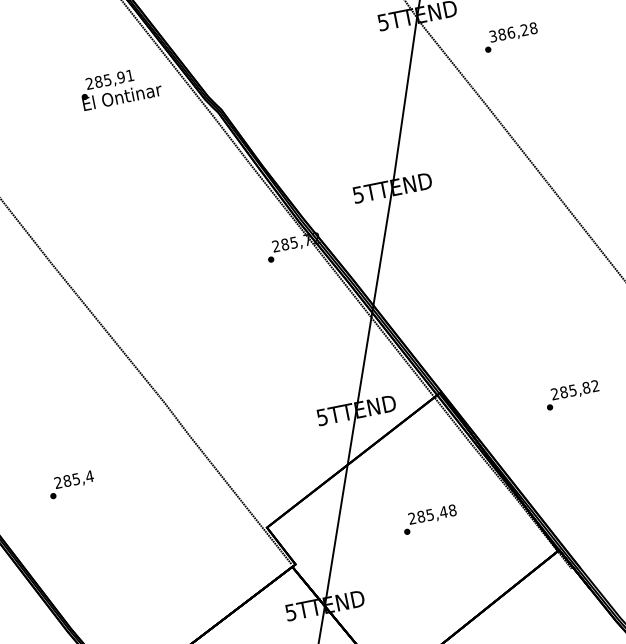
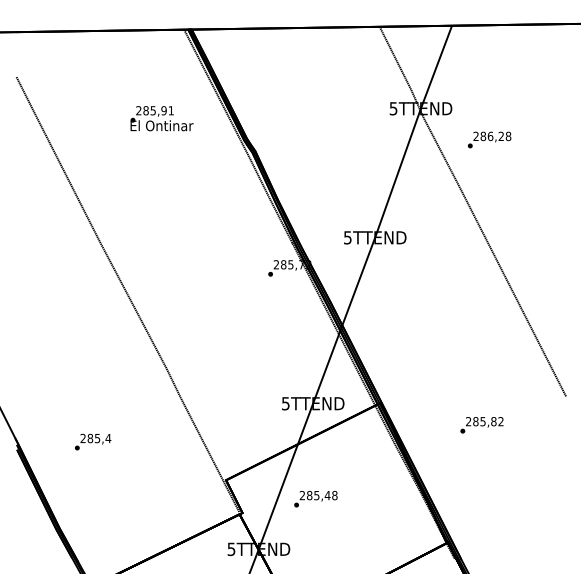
text: (492, 36) -> (475, 136), 386,28 -> 286,28
text: (119, 87) -> (161, 118), moved
text: (71, 483) -> (93, 441), moved
text: (429, 520) -> (315, 499), moved

